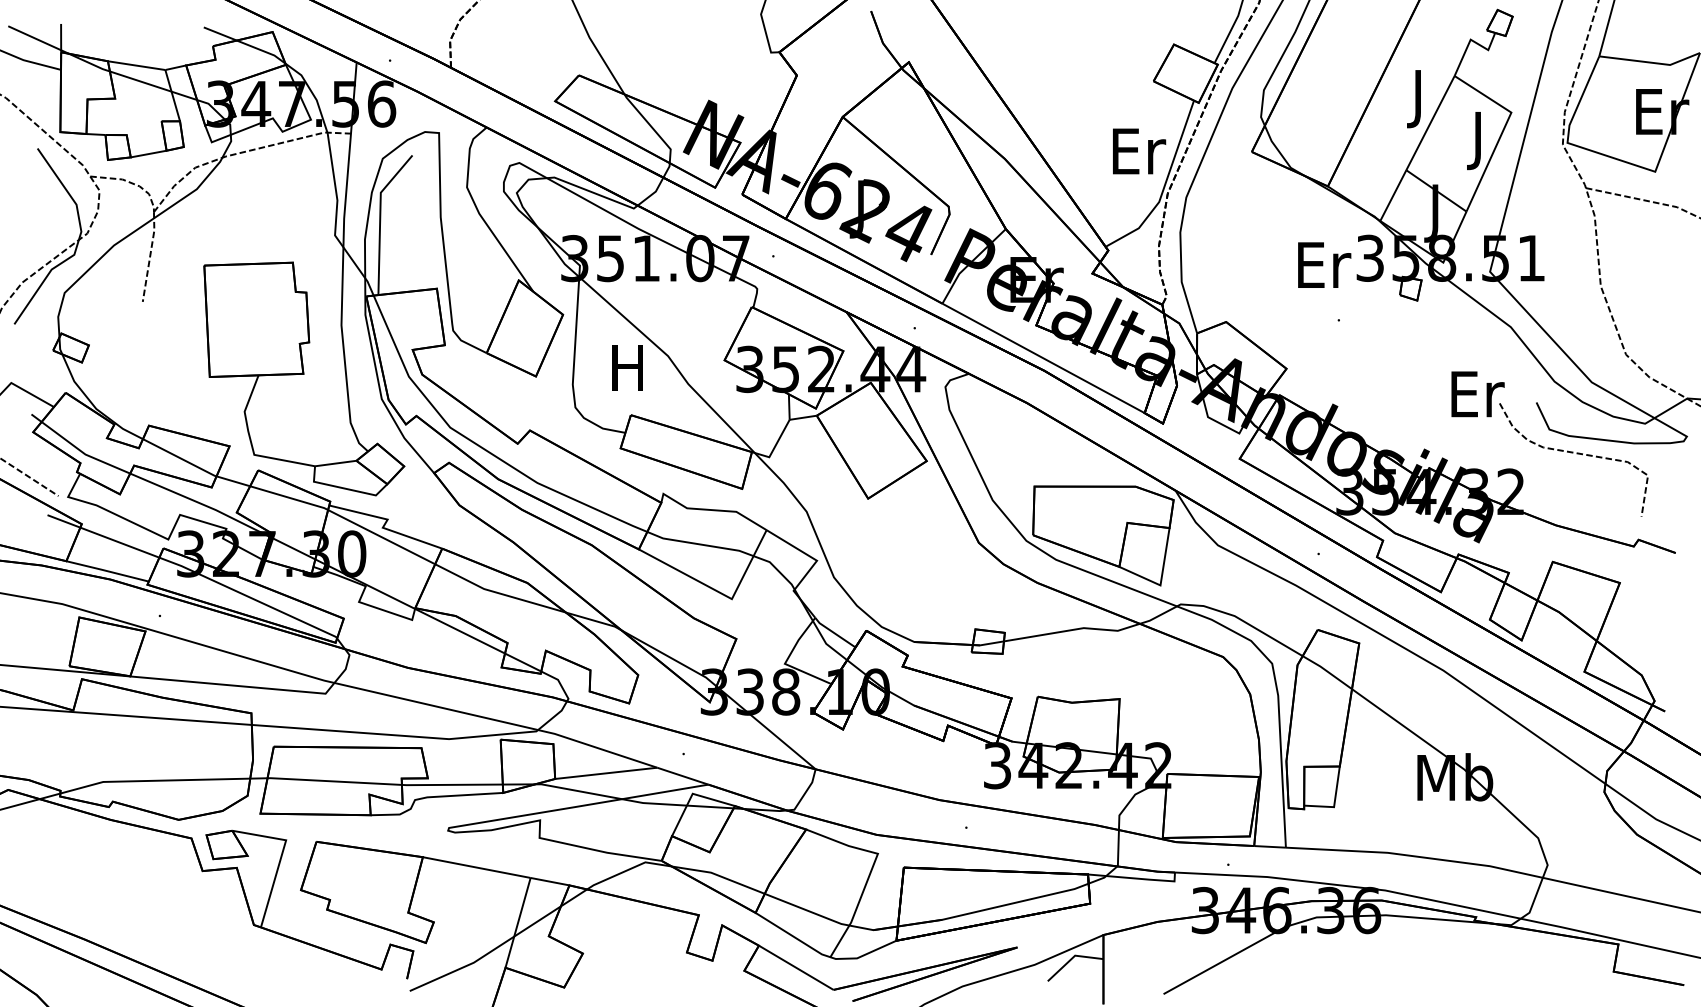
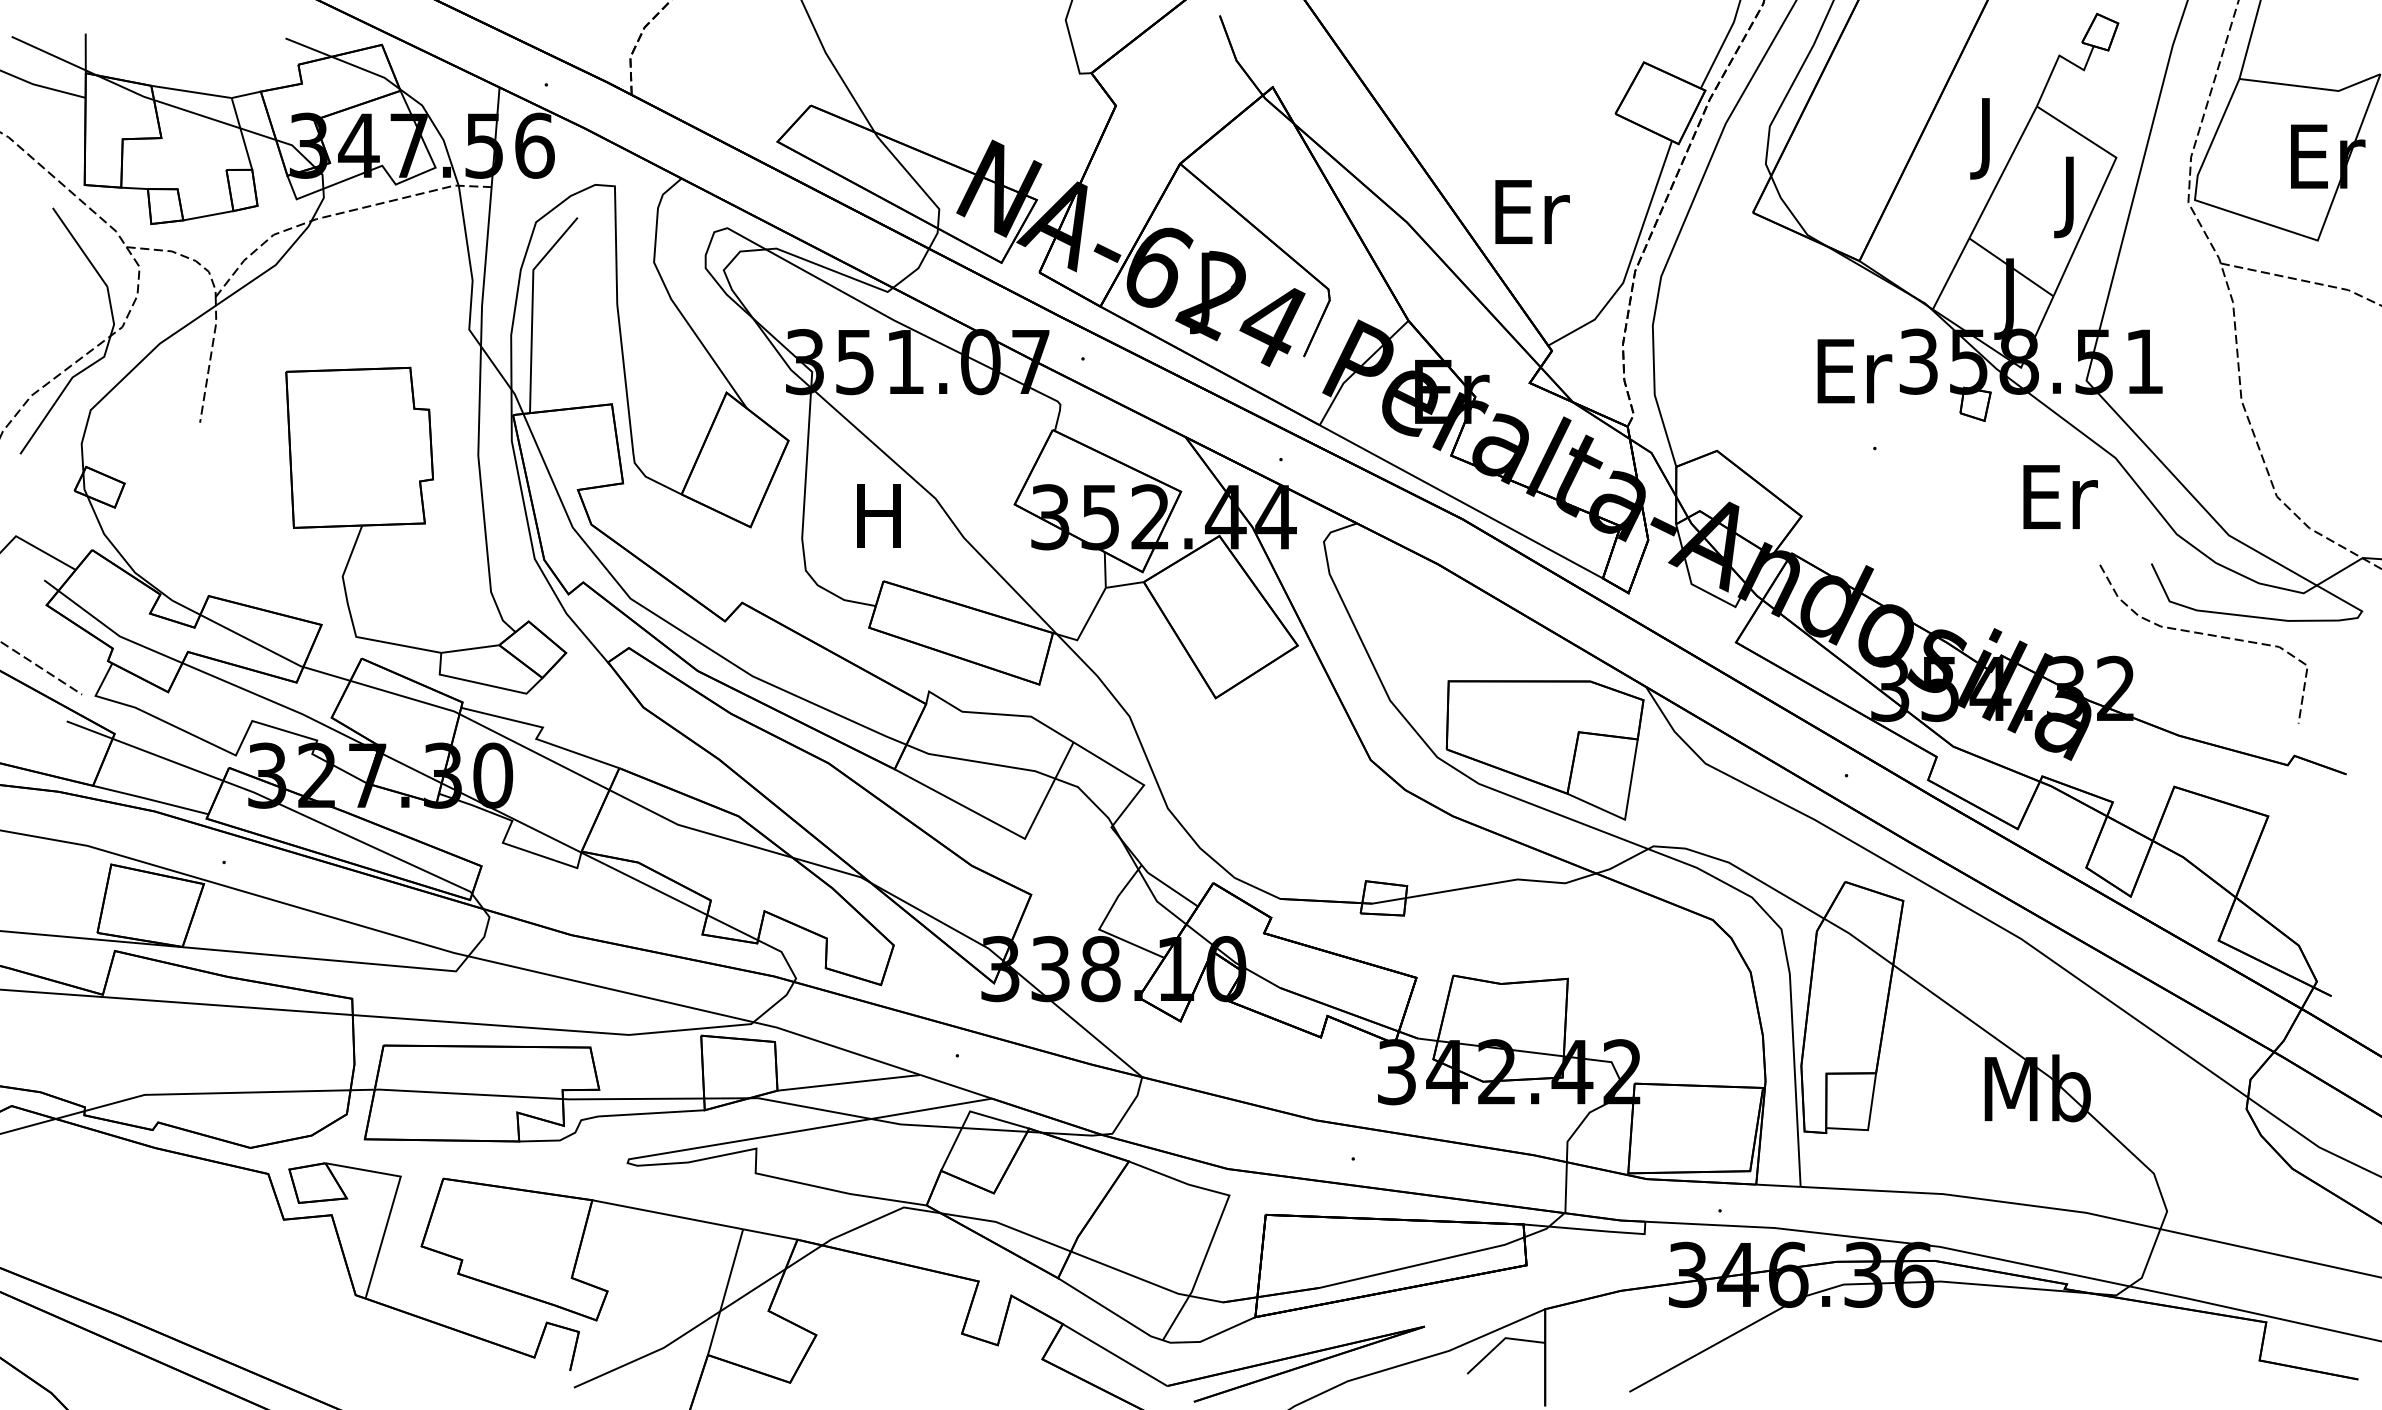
text: (1139, 151) -> (1532, 211), moved
text: (1477, 393) -> (2060, 496), moved

